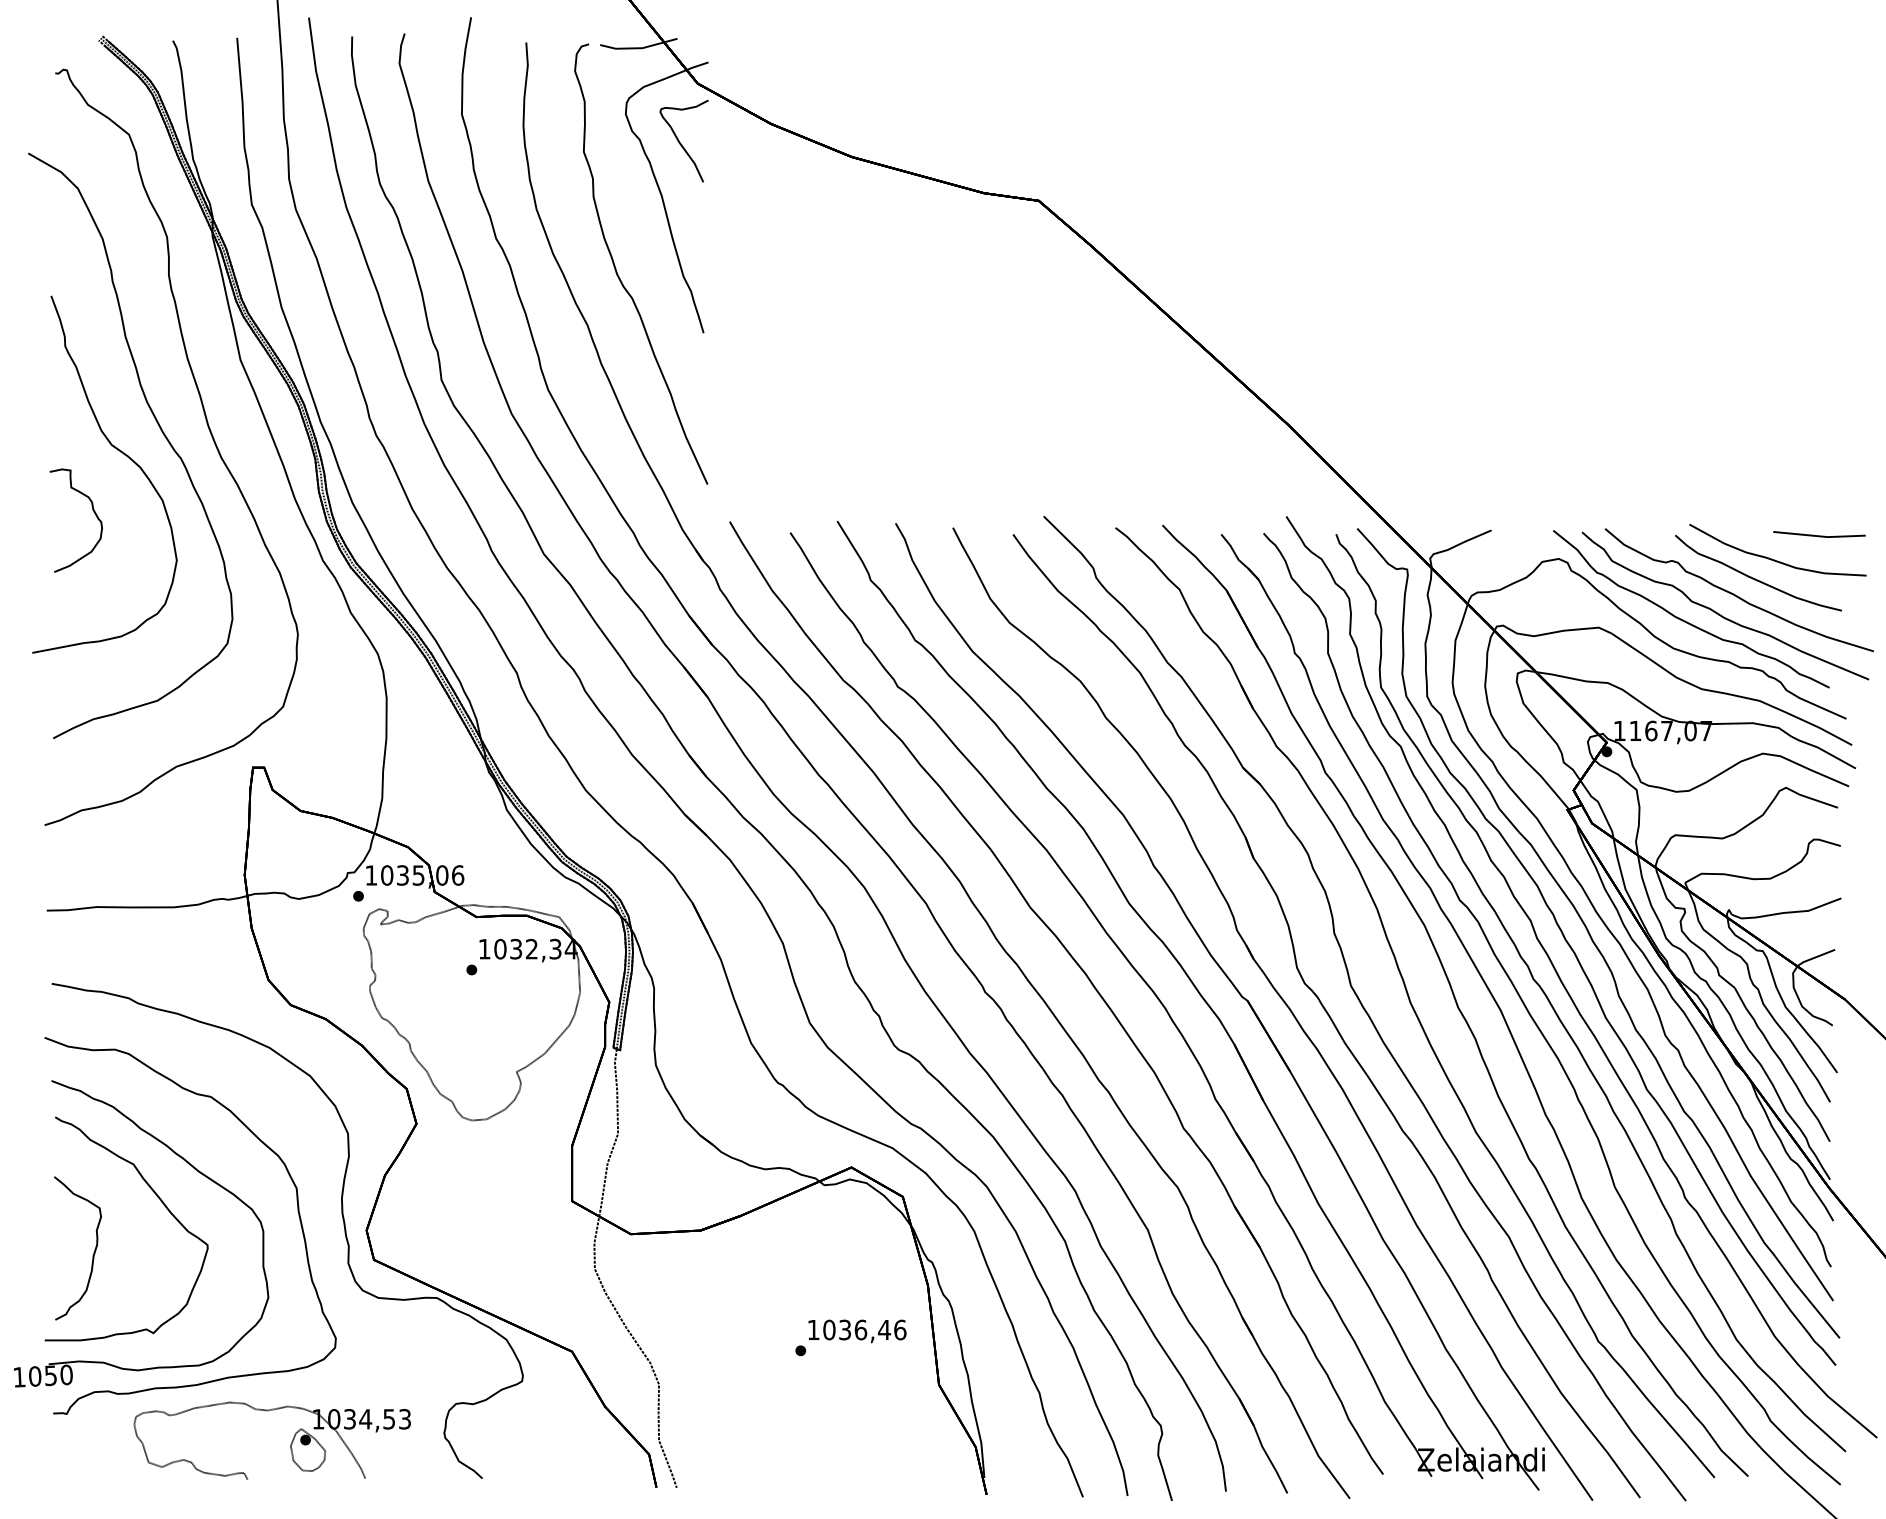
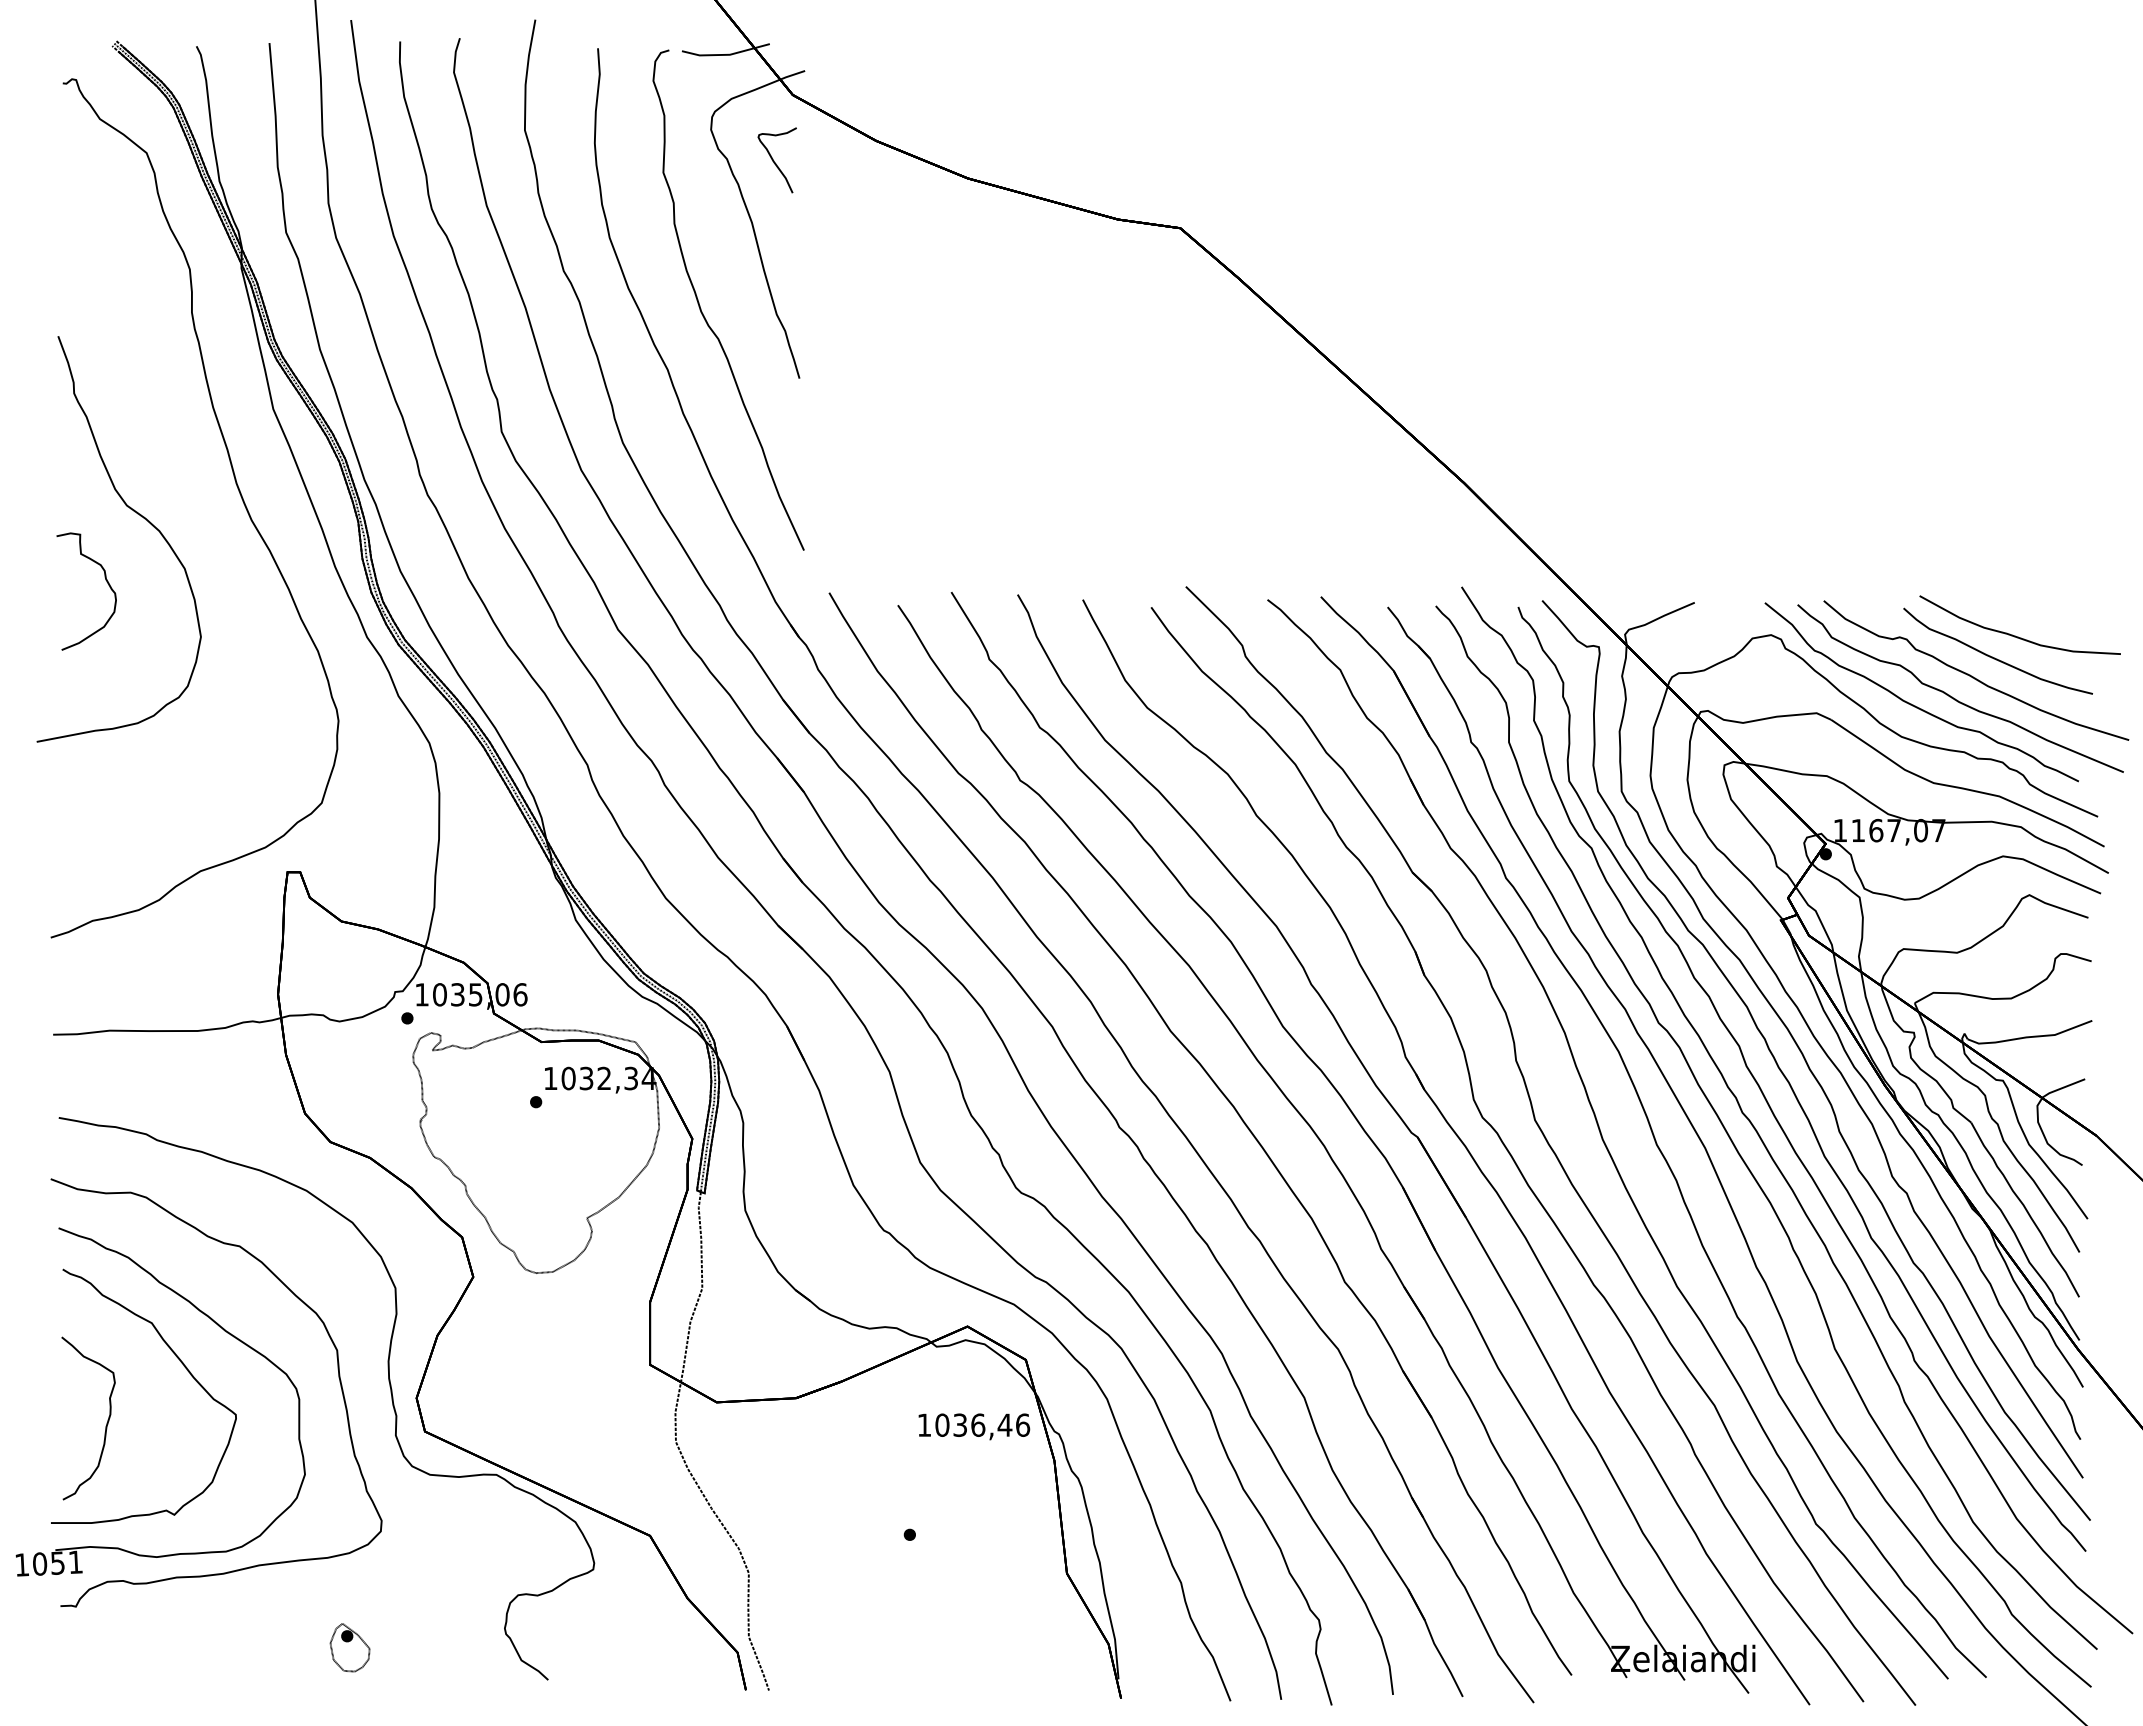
part: (684, 141) -> (777, 160), size x0.7
part: (160, 429) -> (182, 488), removed
line: (1818, 535) -> (2066, 608), removed
text: (857, 1331) -> (974, 1426), moved
text: (66, 1374) -> (75, 1561), 1050 -> 1051
part: (269, 1411) -> (306, 1603), removed

